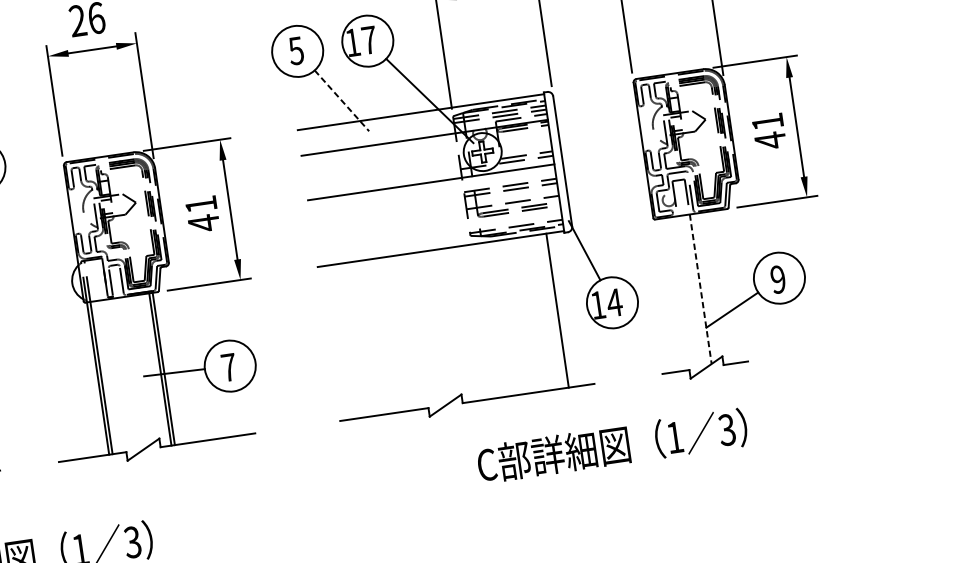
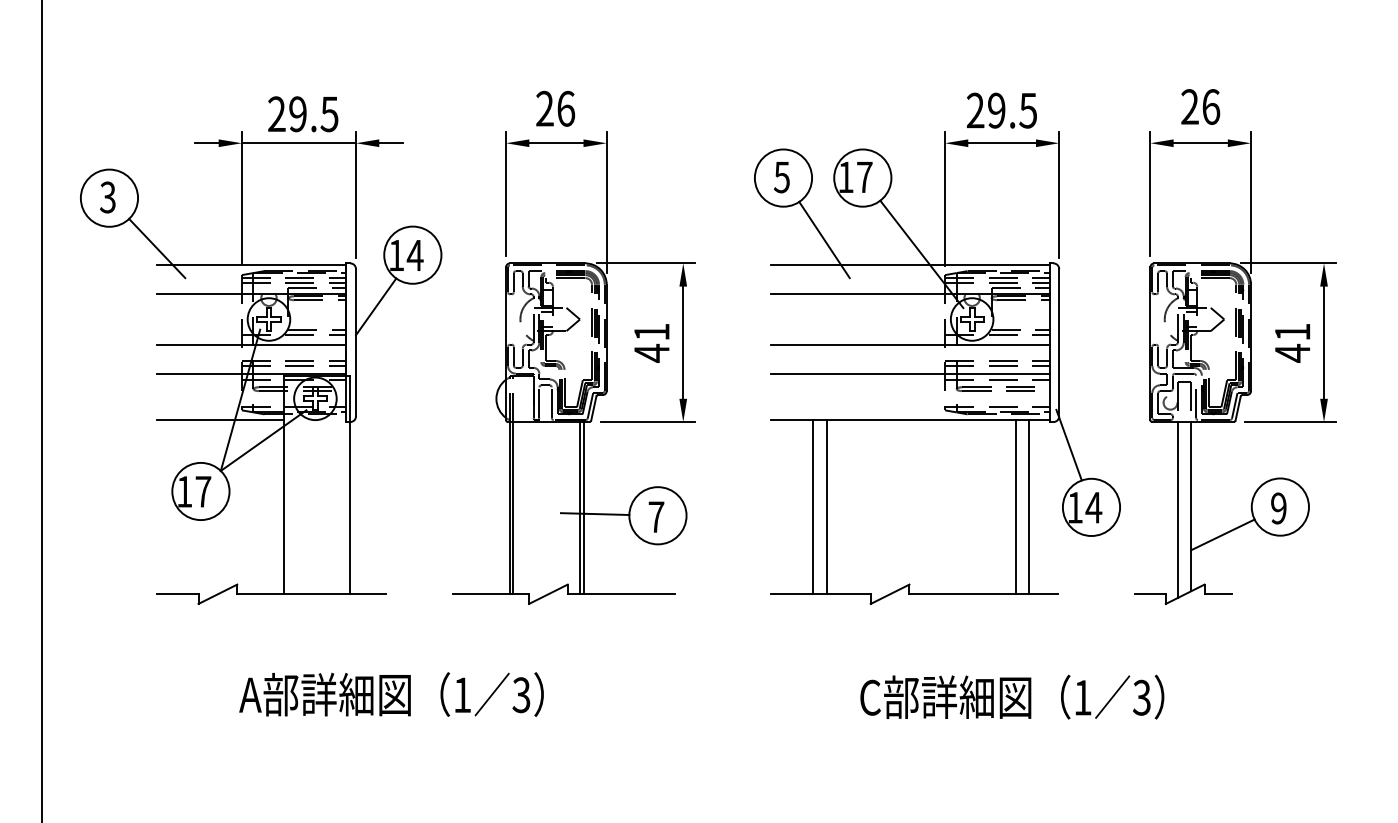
line: (341, 101) -> (824, 240), dashed -> solid
line: (434, 207) -> (909, 373), added
line: (700, 289) -> (1191, 506), dashed -> solid
line: (688, 294) -> (1177, 510), added
line: (545, 312) -> (1015, 507), added
line: (379, 336) -> (827, 507), added
line: (366, 338) -> (813, 507), added
text: (612, 445) -> (1012, 696), moved

